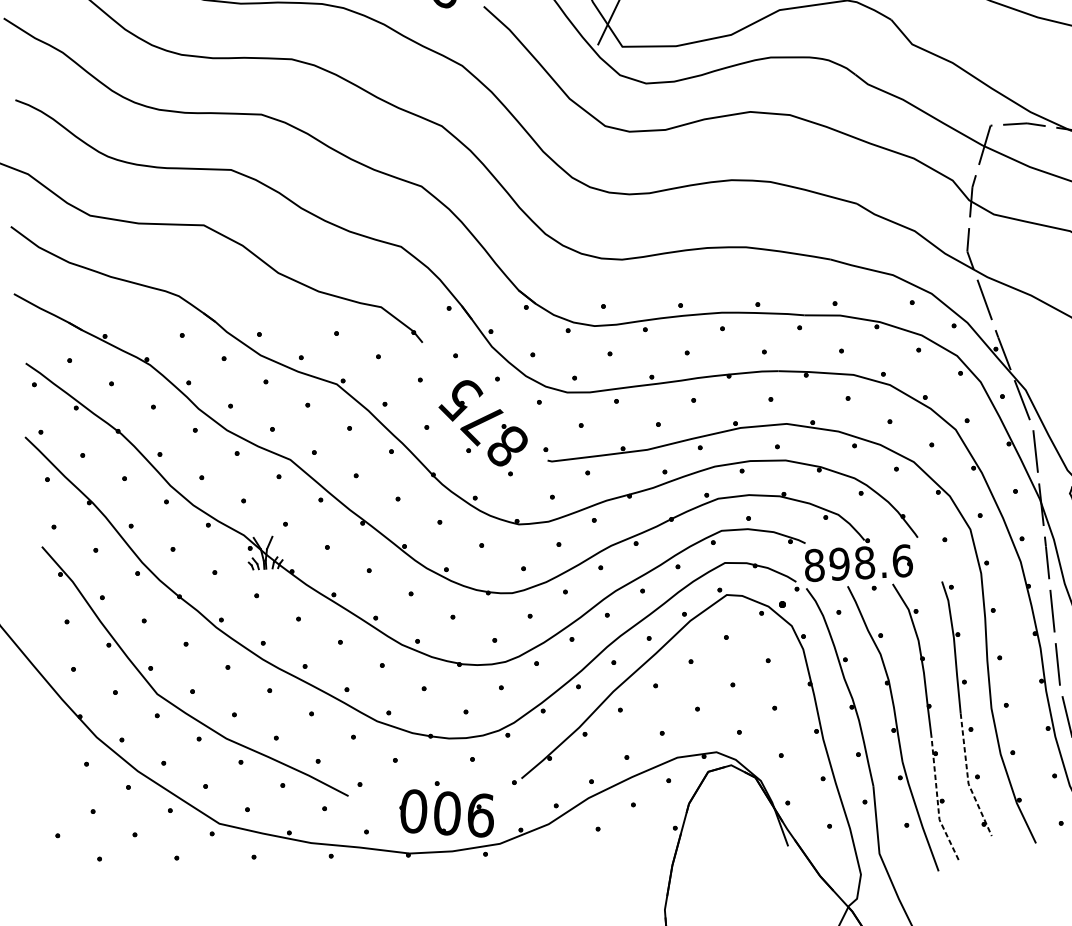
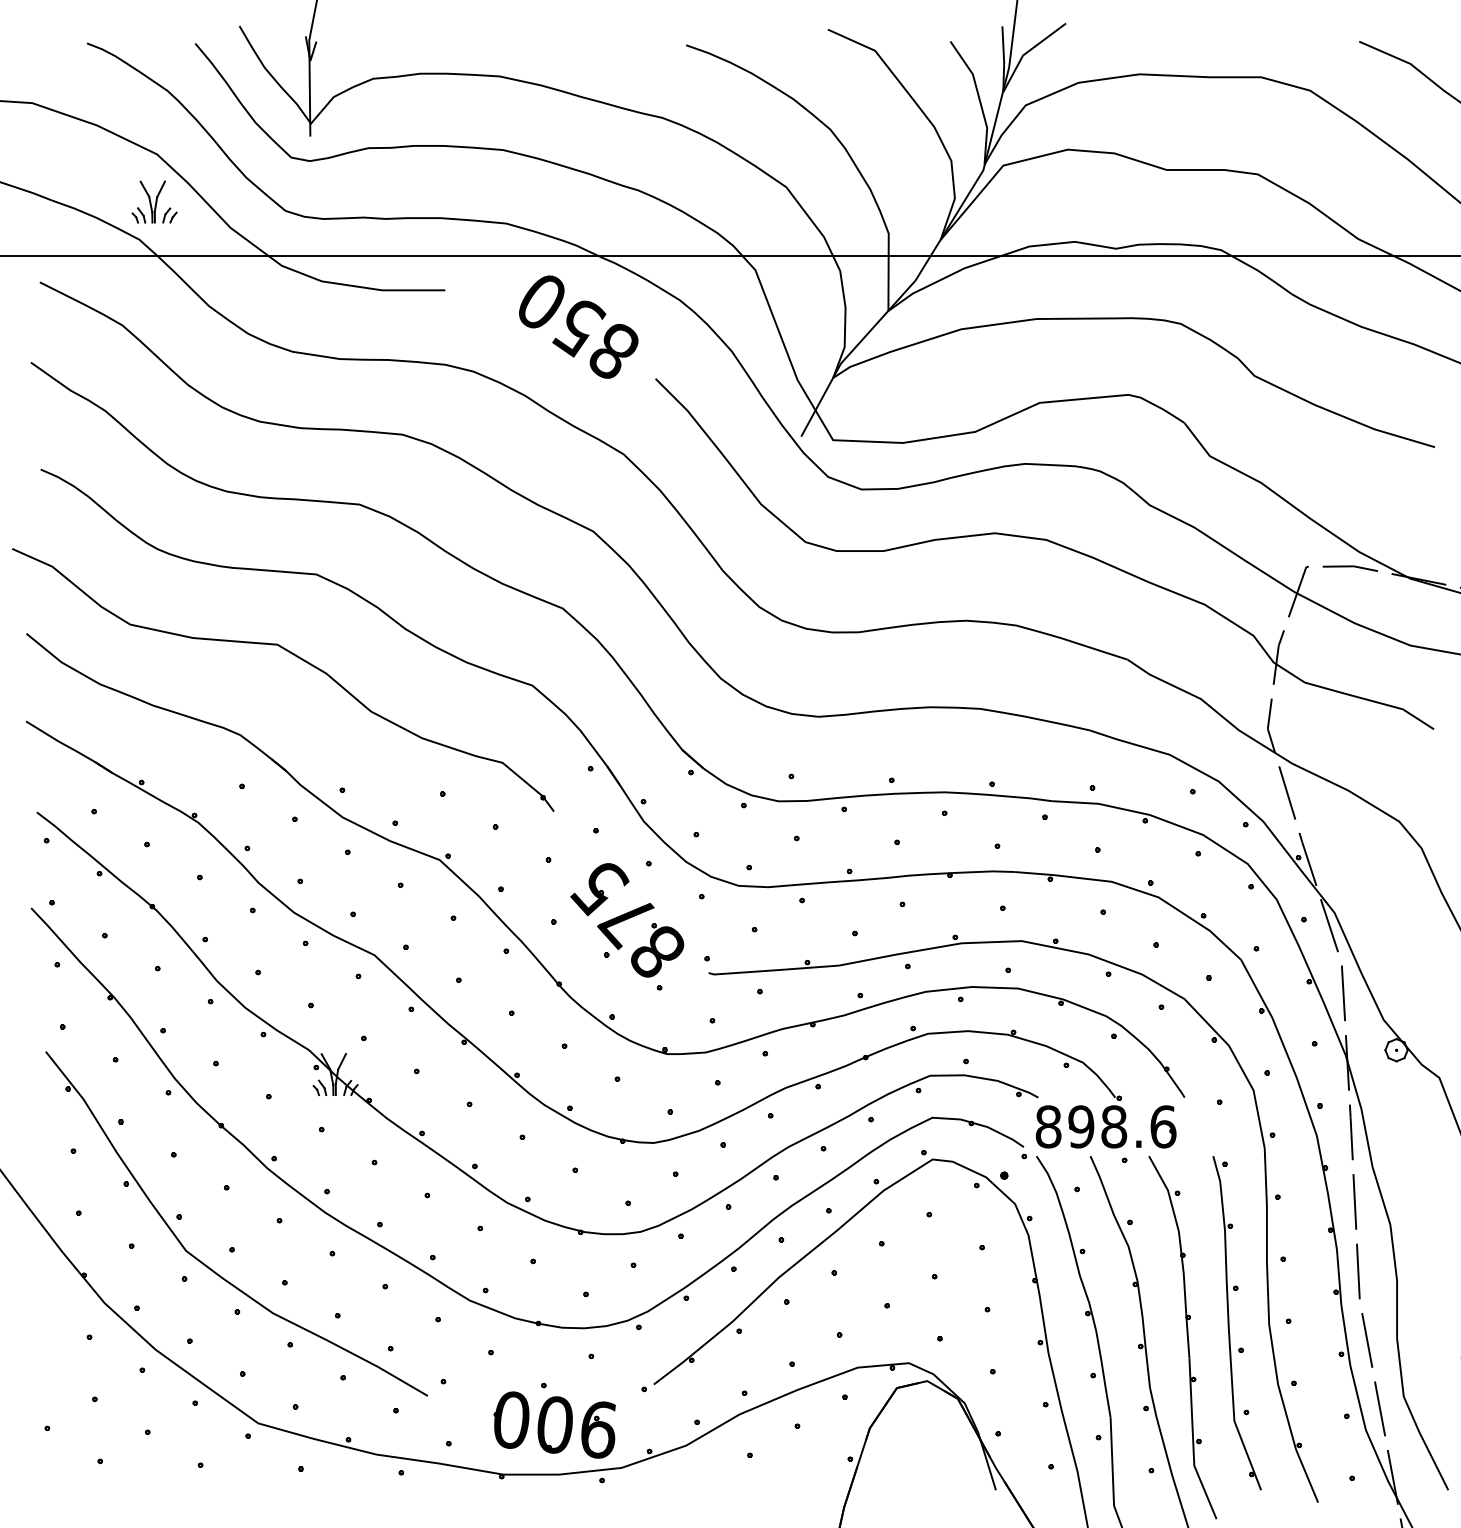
line: (967, 778) -> (1233, 1413), dashed -> solid
line: (937, 800) -> (1193, 1440), dashed -> solid

